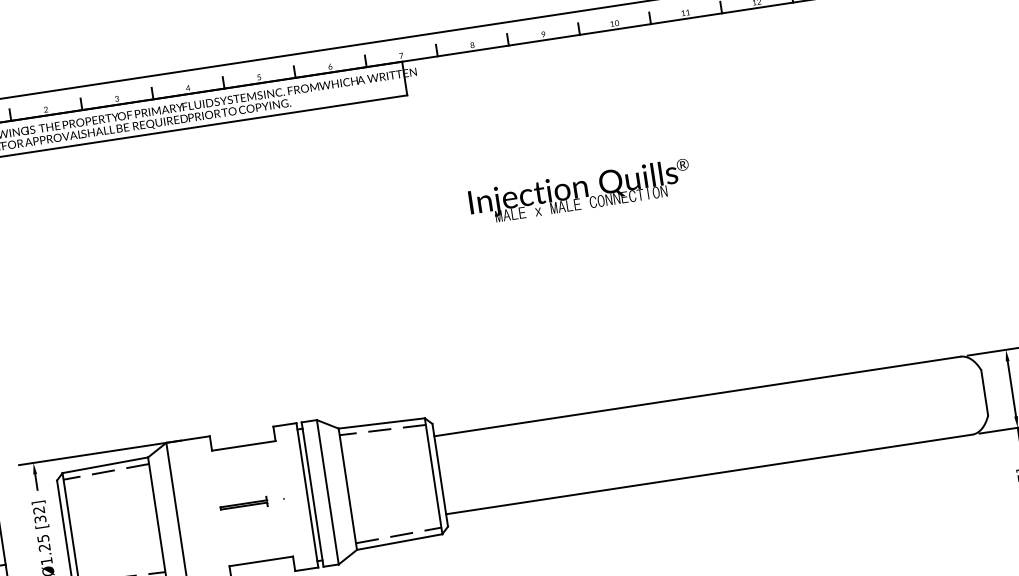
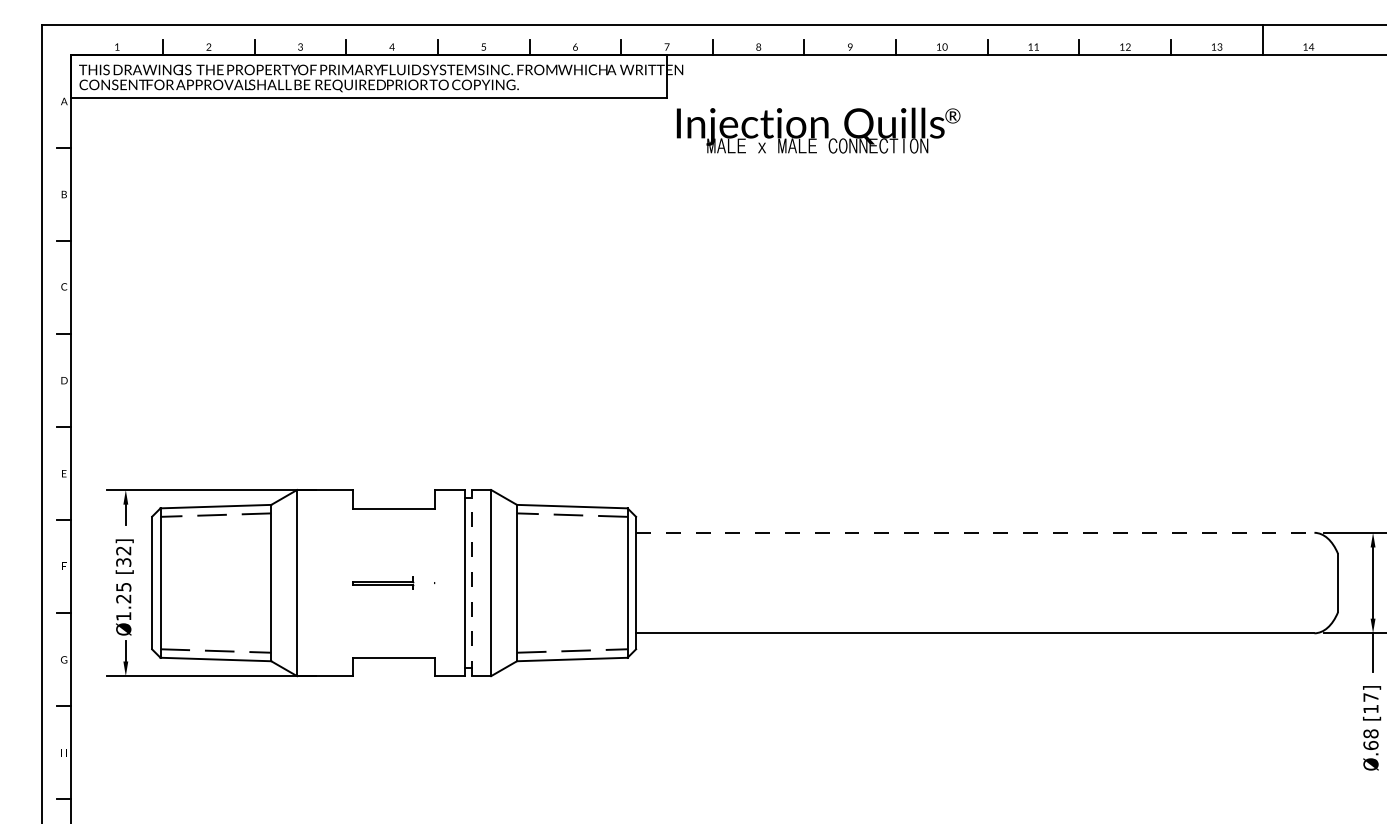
text: (580, 191) -> (818, 130), moved
line: (697, 396) -> (975, 532), solid -> dashed
line: (312, 494) -> (471, 582), solid -> dashed

